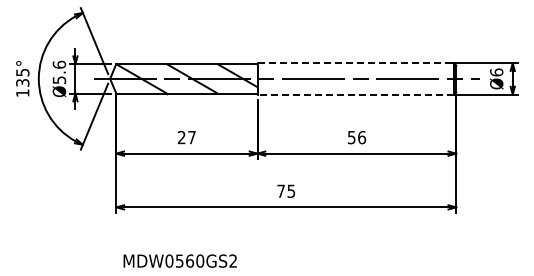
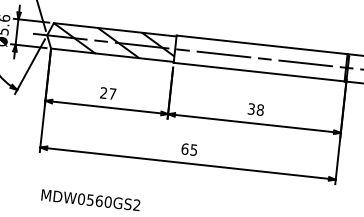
line: (356, 63) -> (262, 45), dashed -> solid
line: (355, 94) -> (258, 72), dashed -> solid
text: (357, 137) -> (256, 109), 56 -> 38
text: (281, 191) -> (185, 149), 75 -> 65

